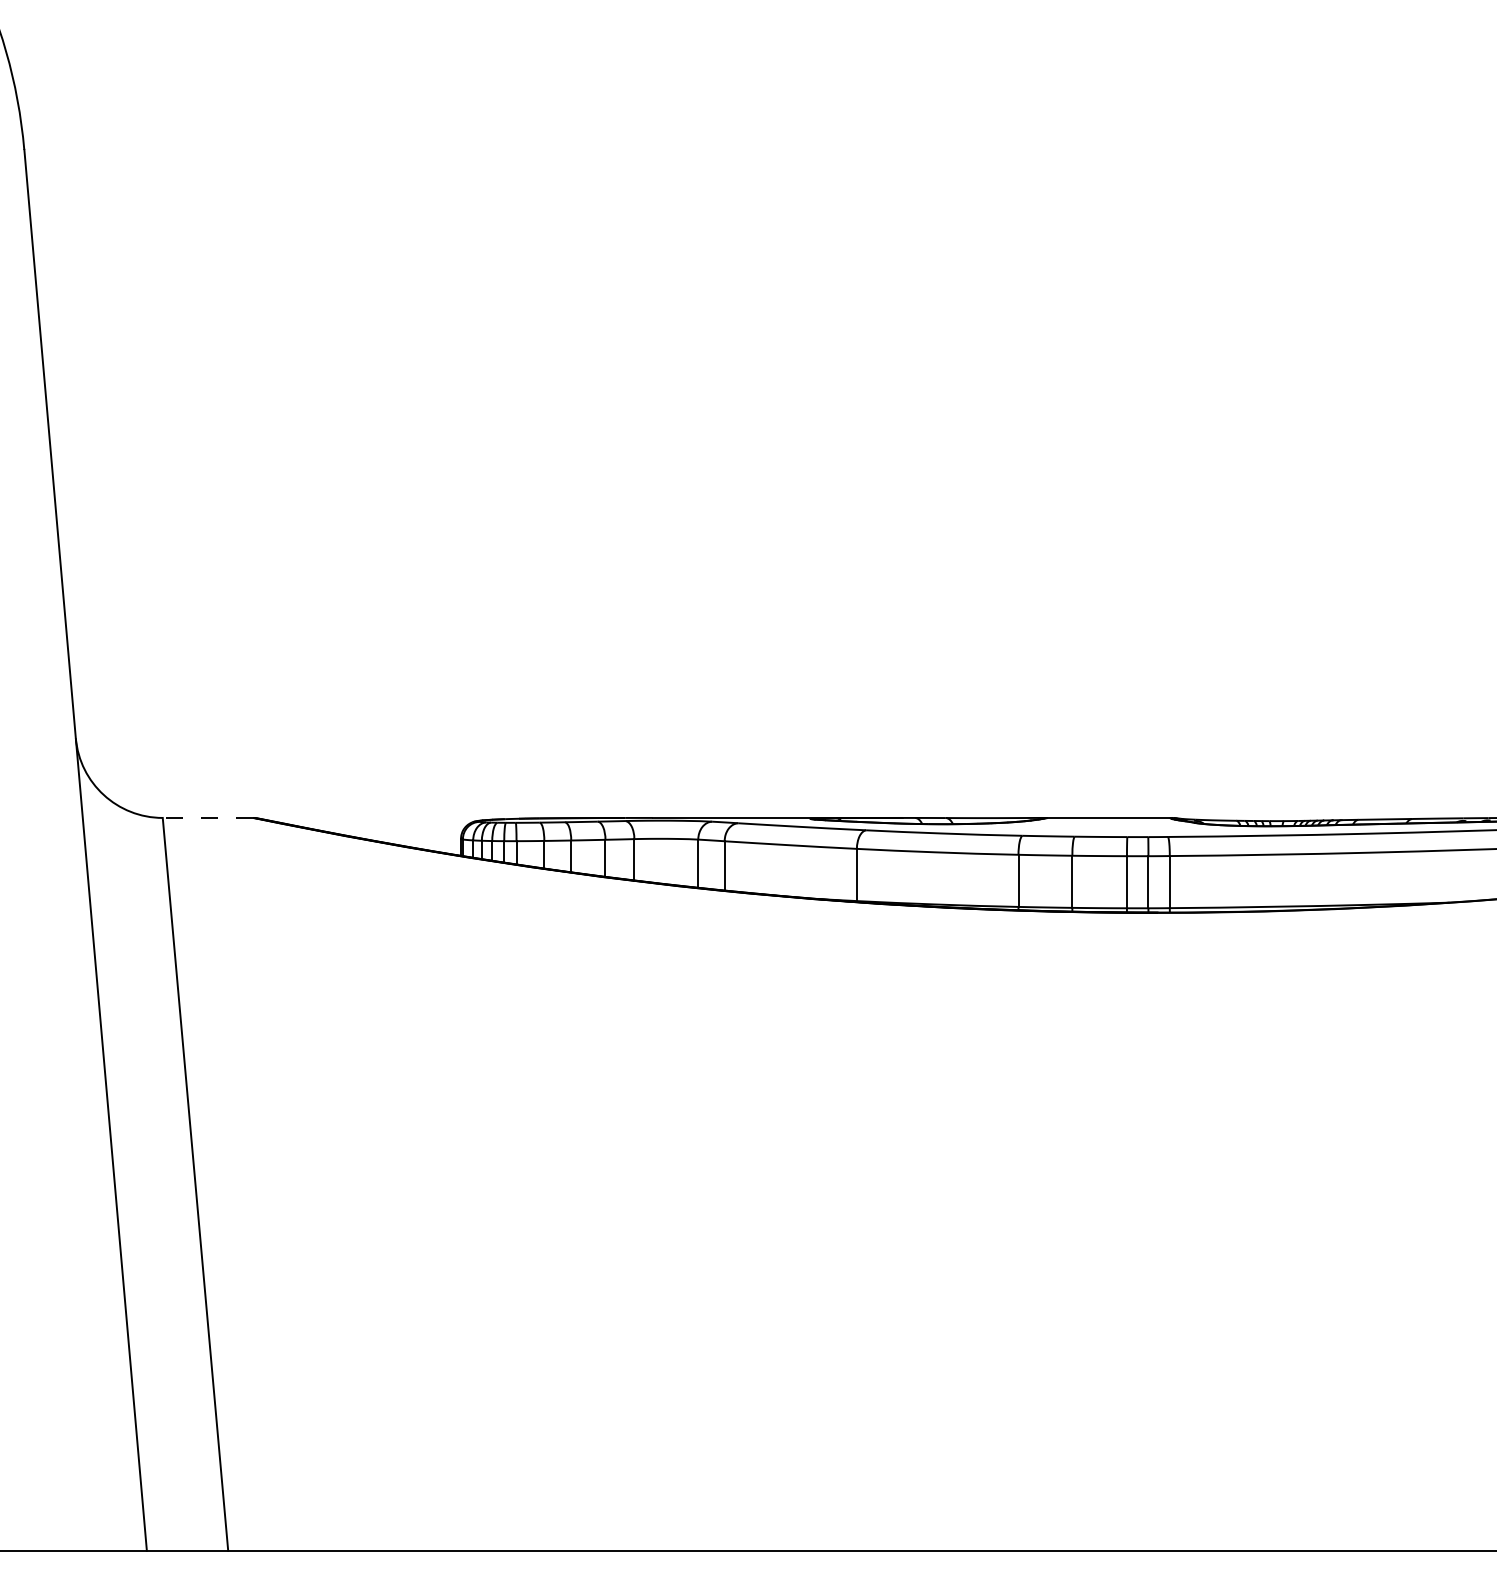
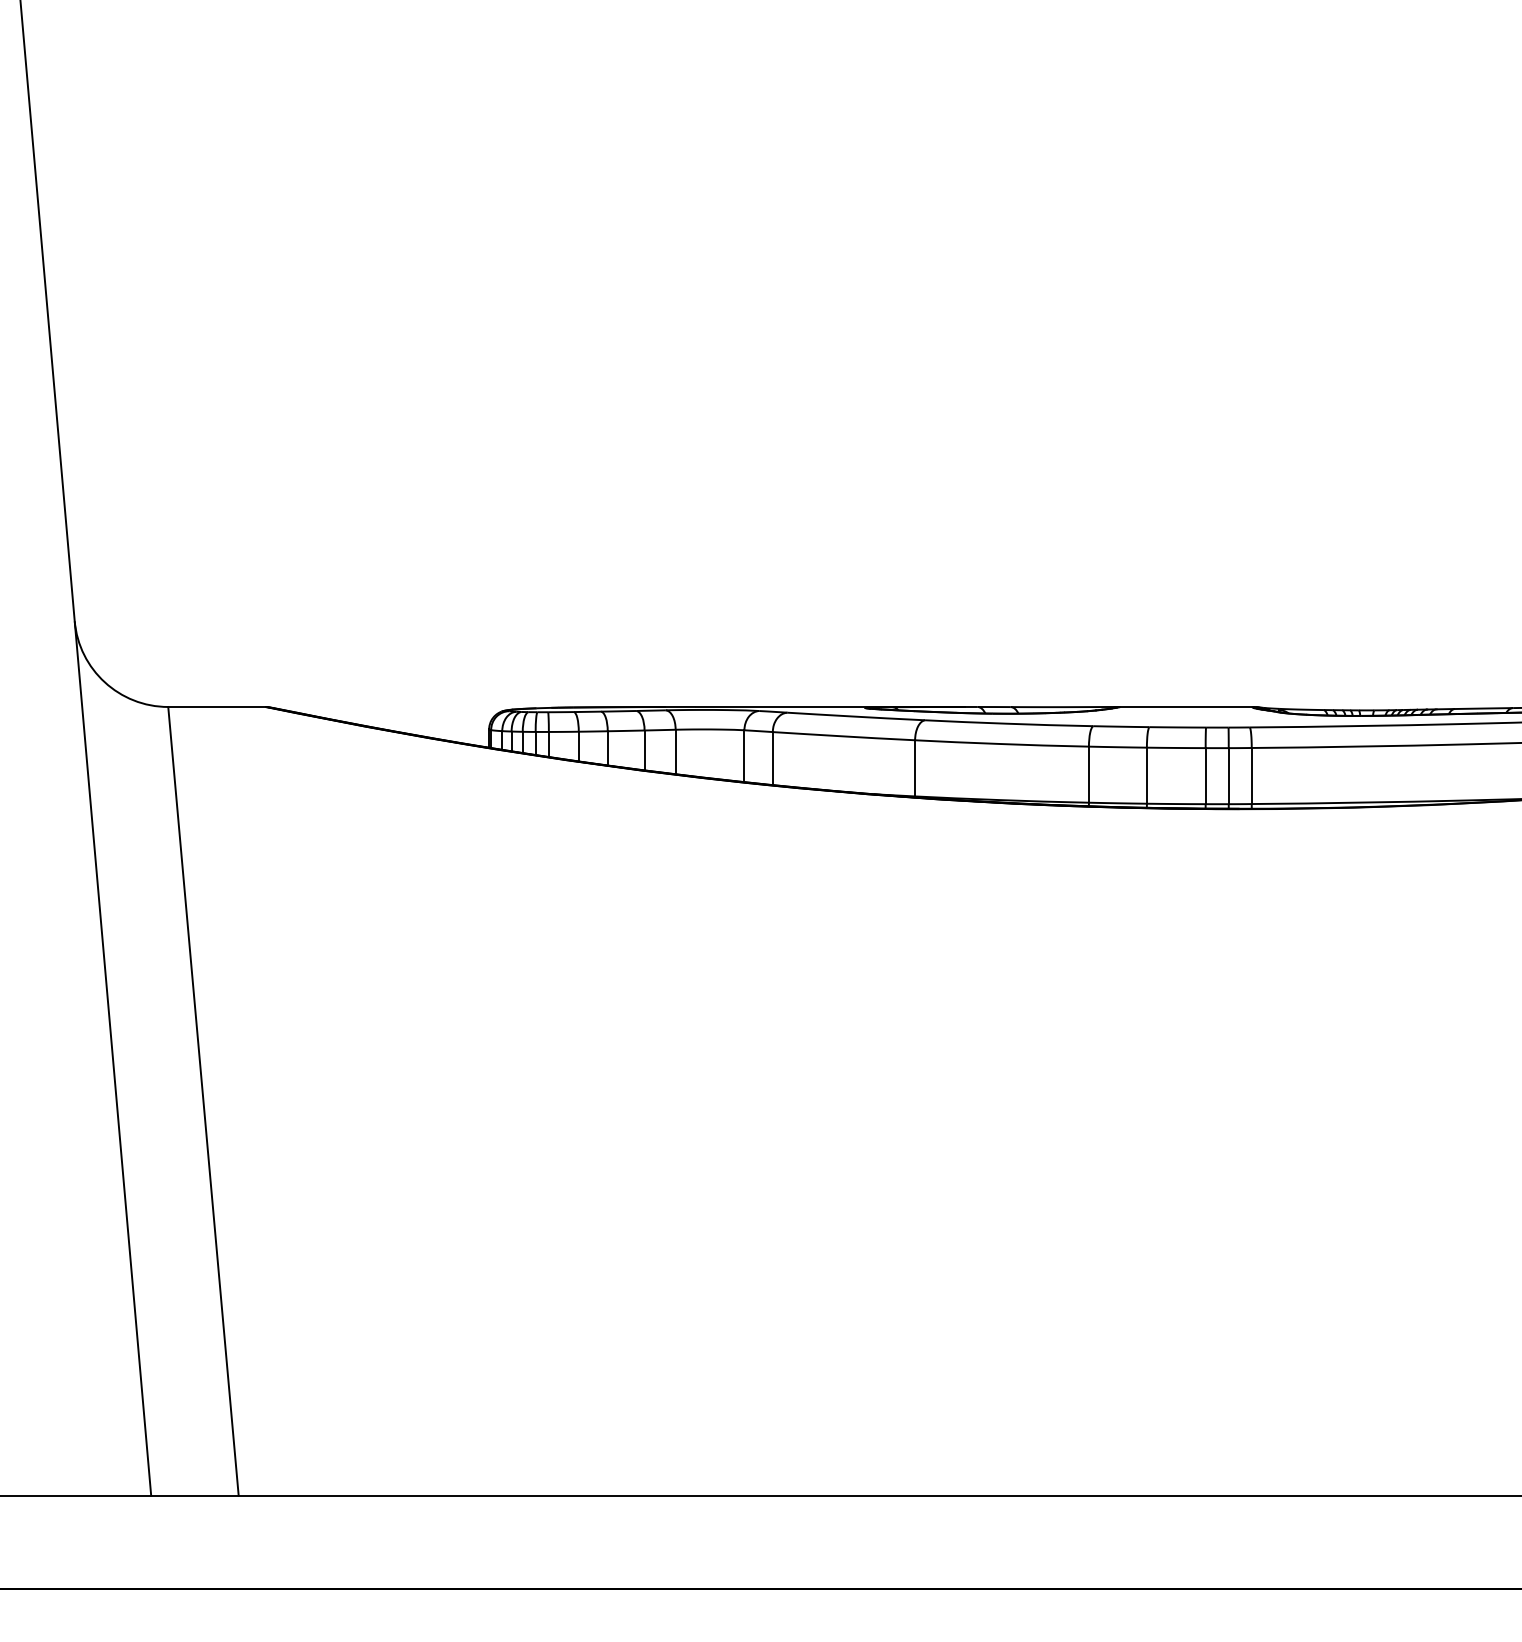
line: (207, 817) -> (216, 706), dashed -> solid

